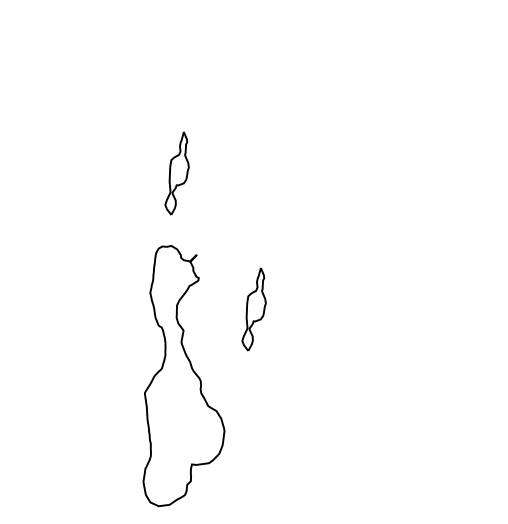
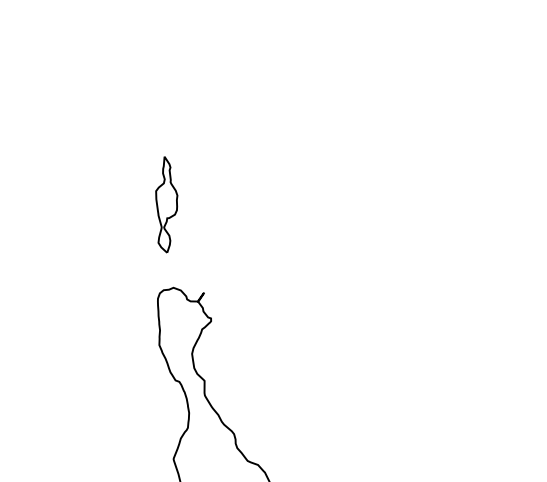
part: (253, 309) -> (279, 342), removed

